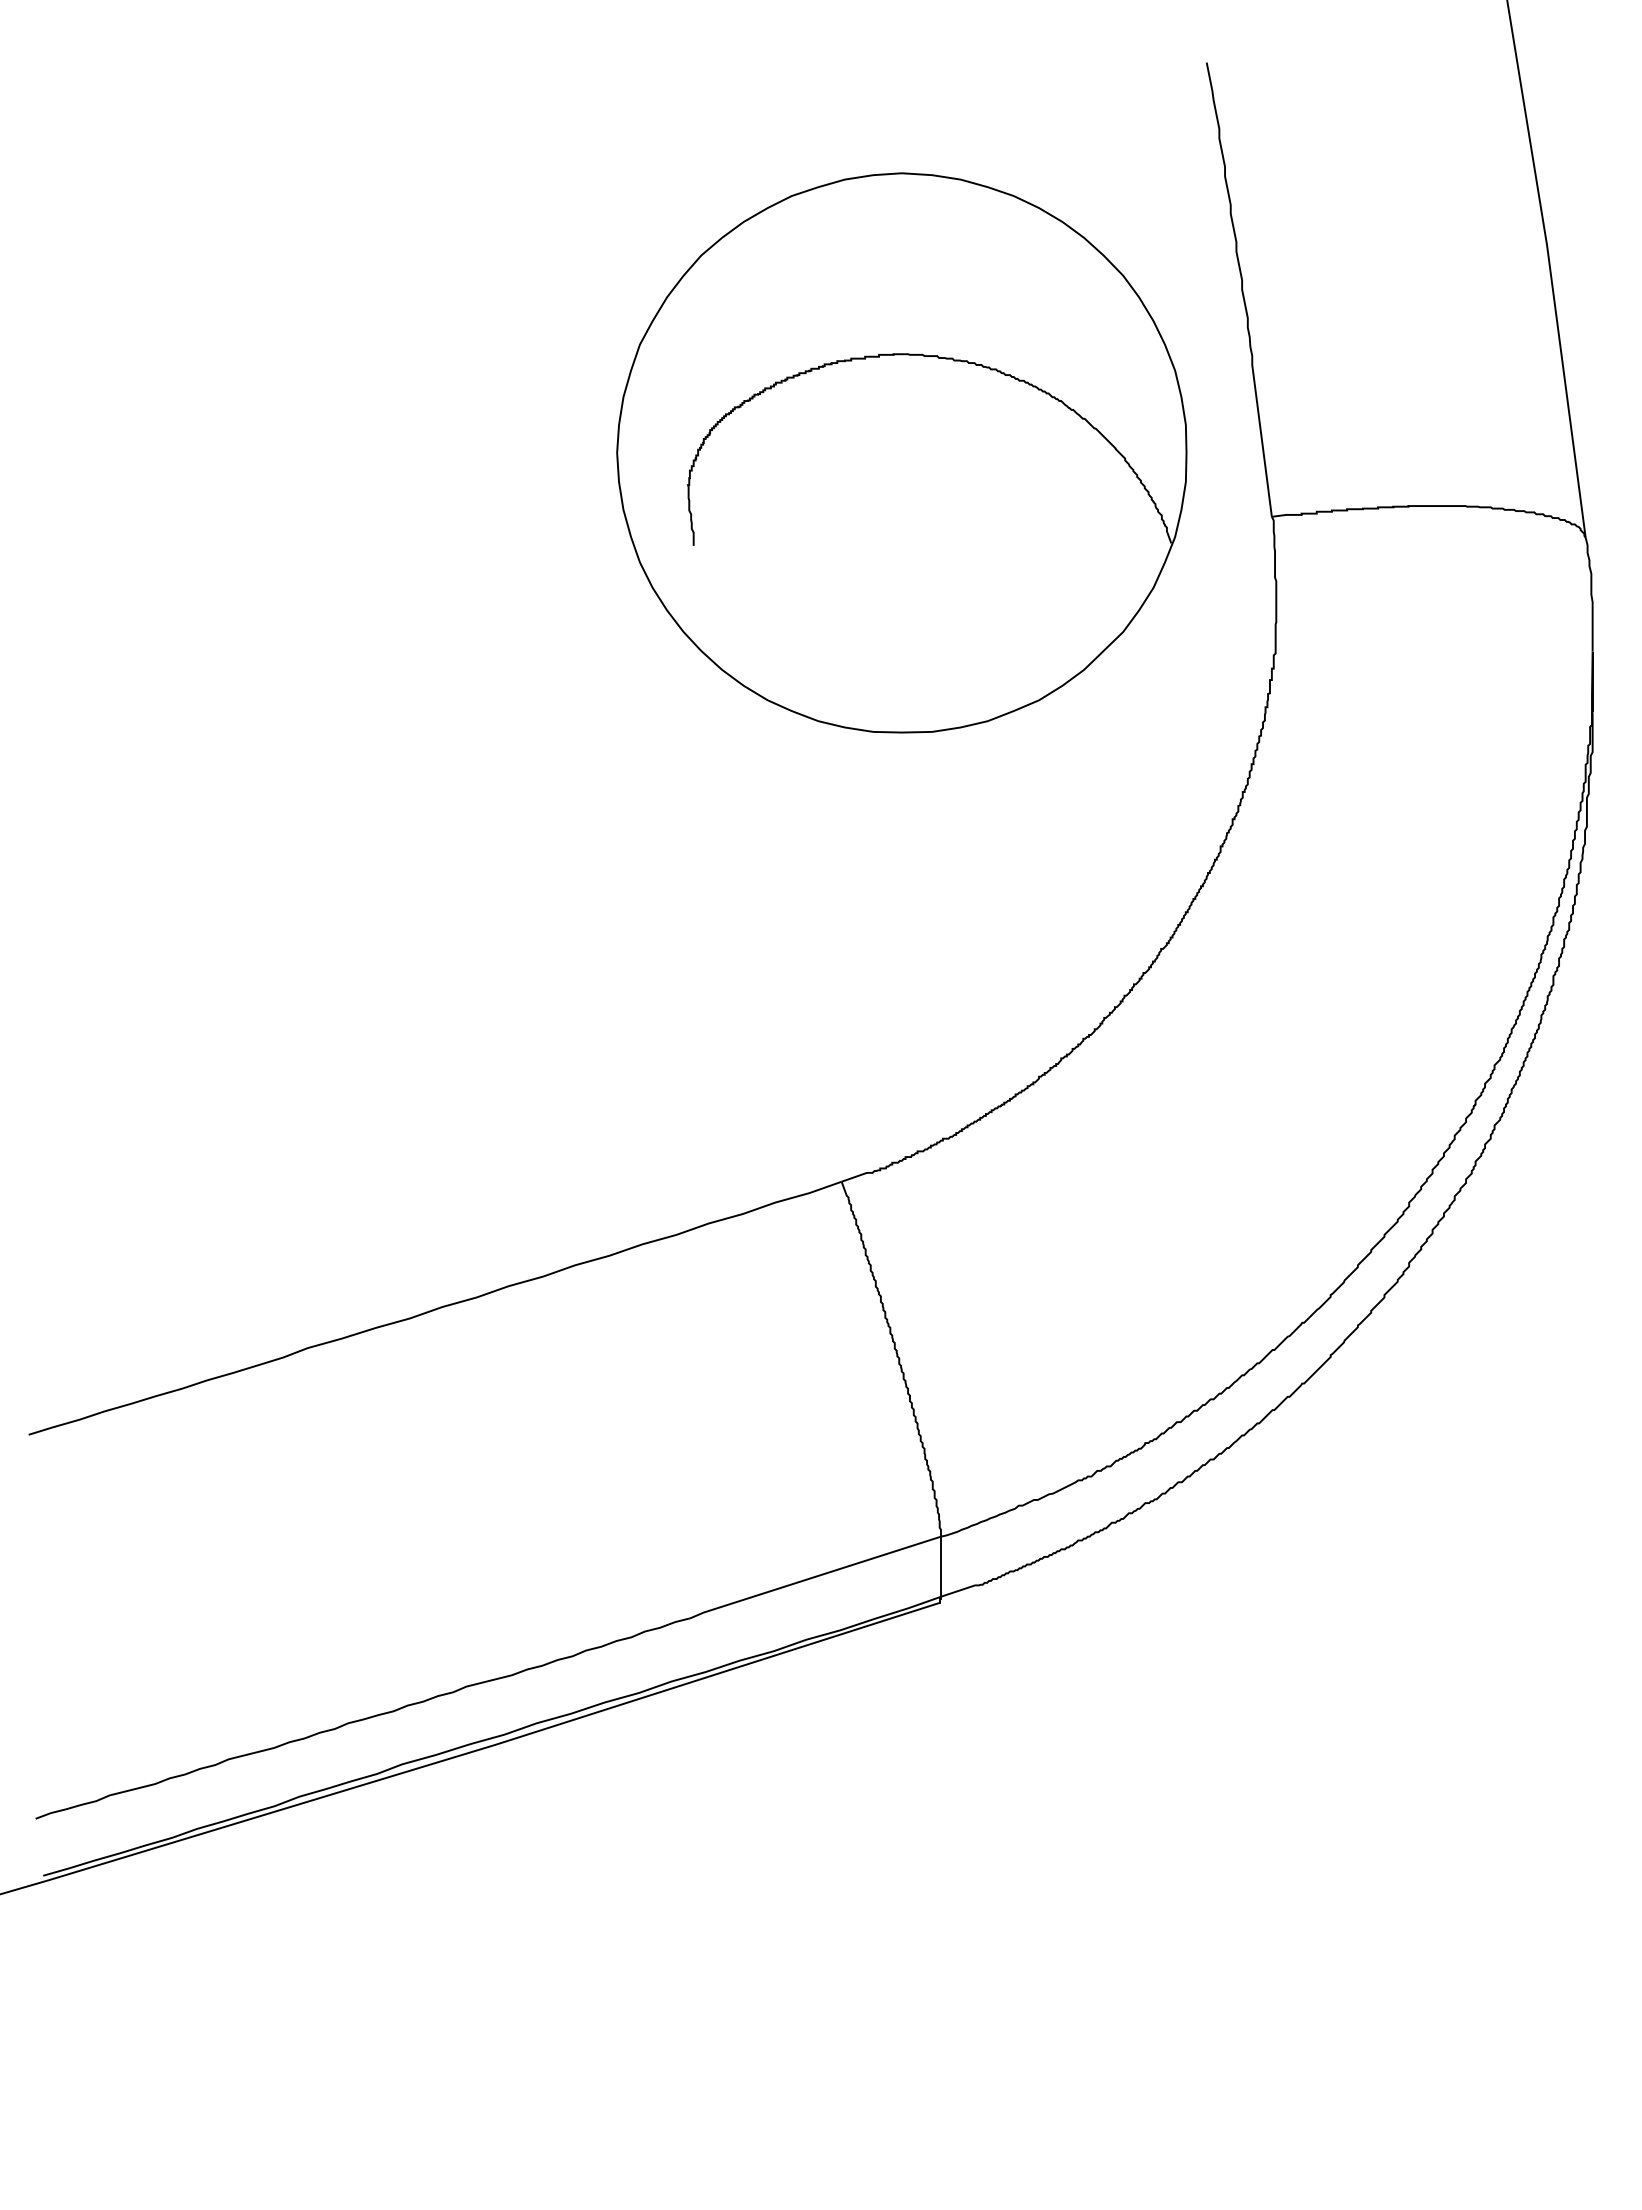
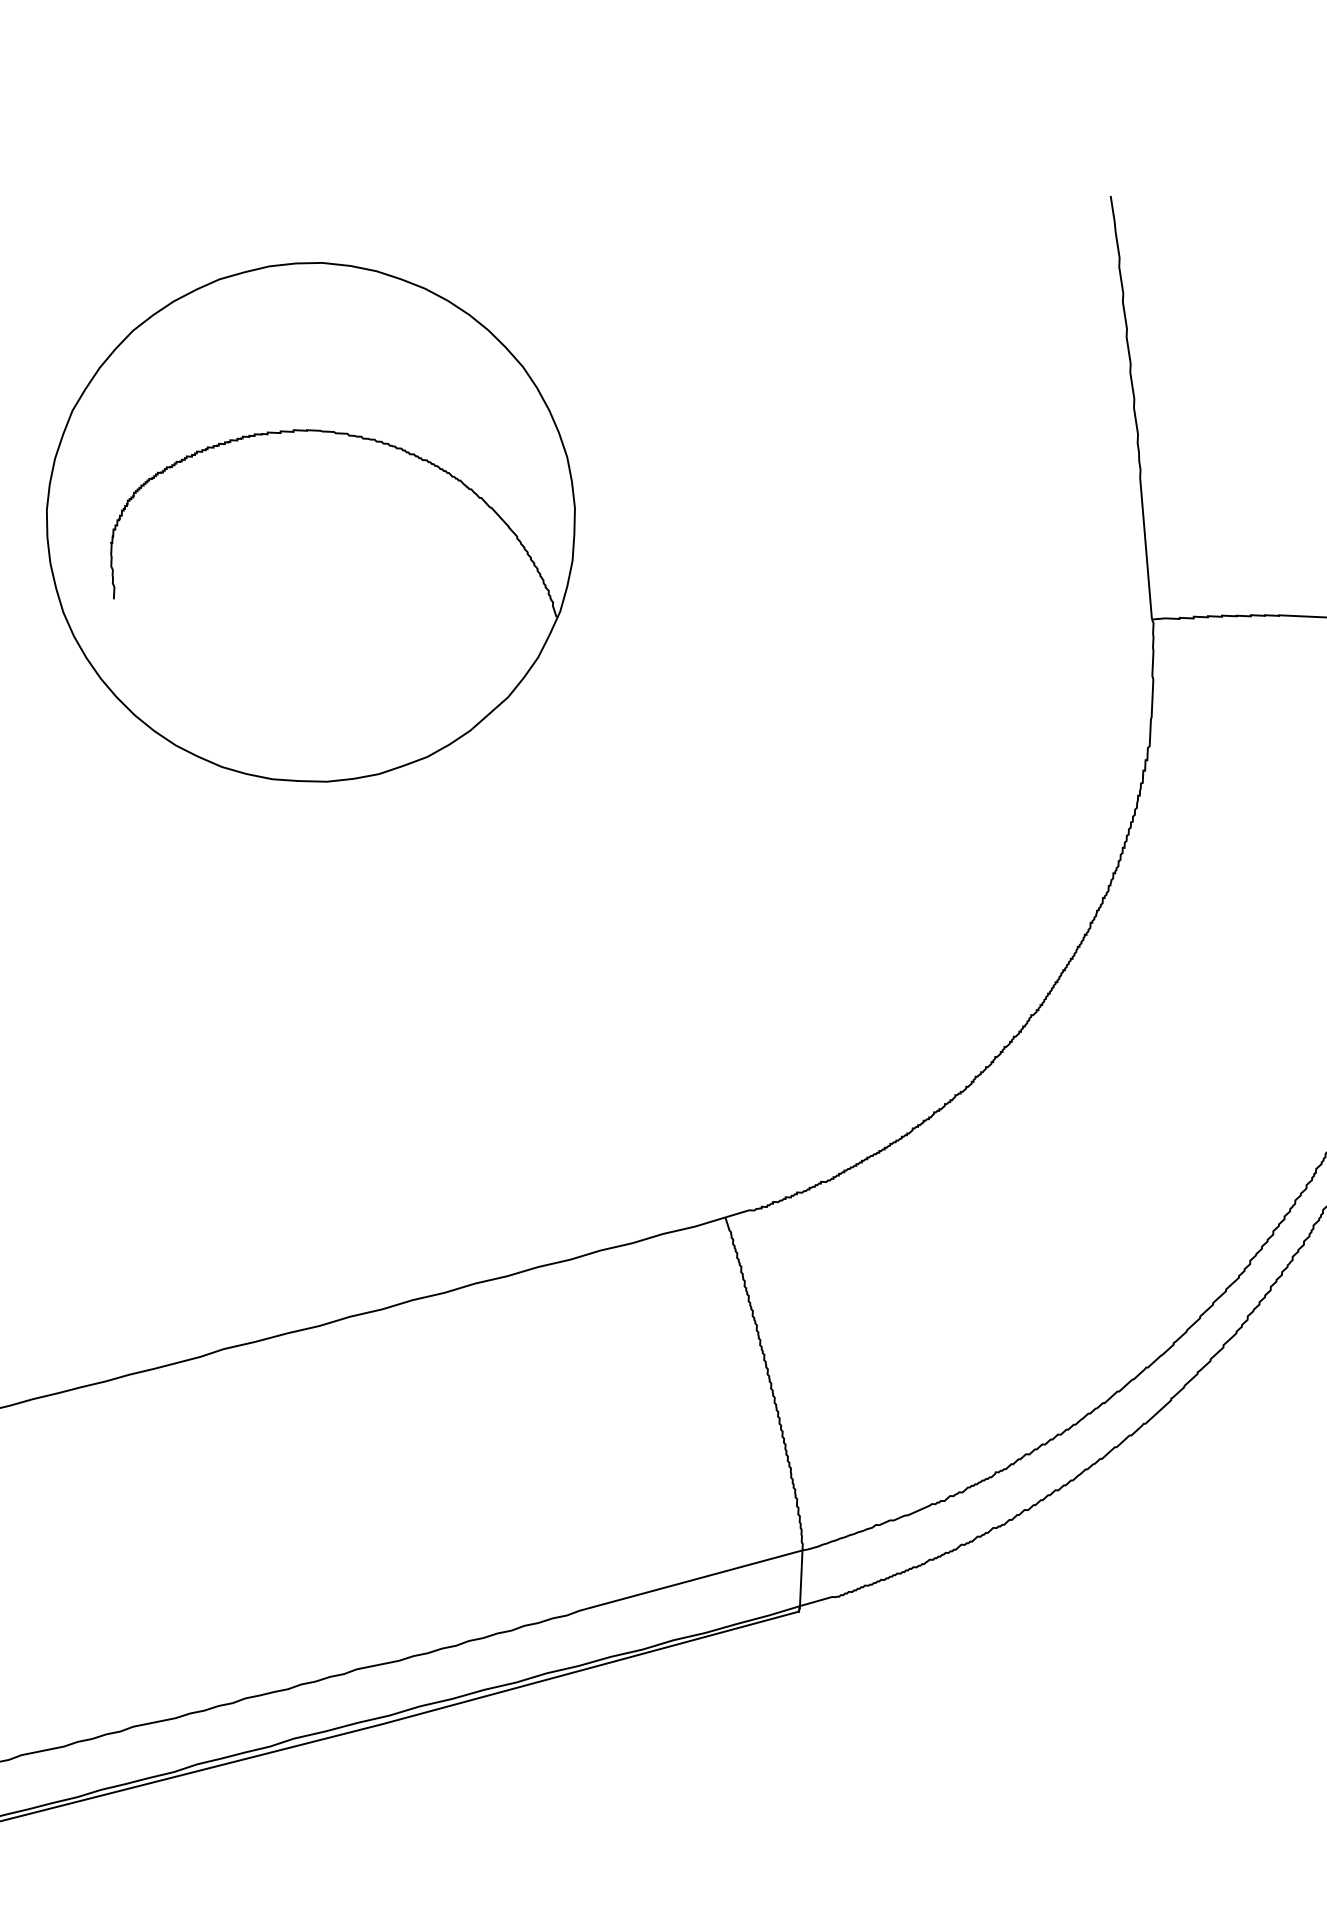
part: (901, 452) -> (310, 521), moved

